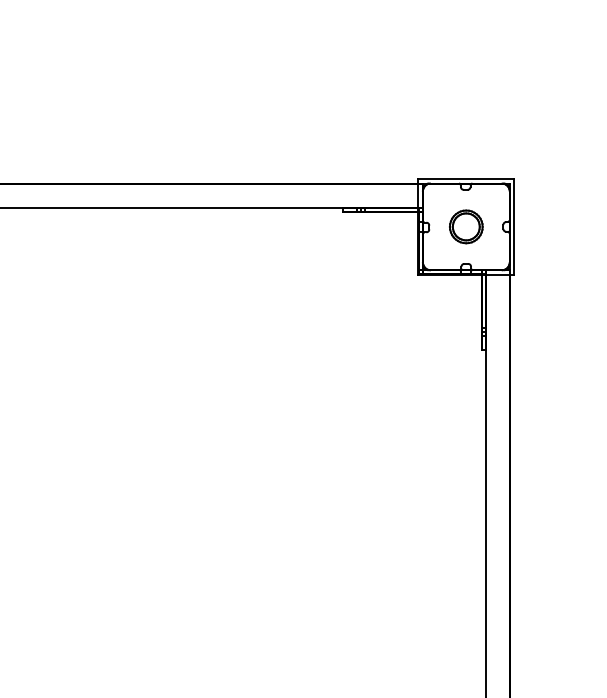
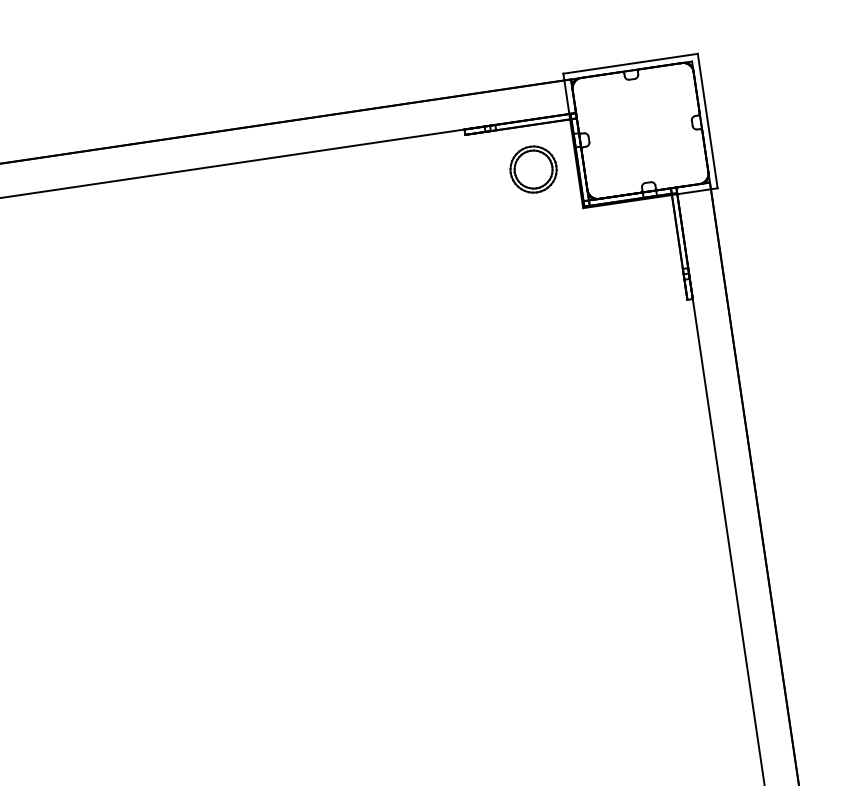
part: (466, 226) -> (533, 168), moved

